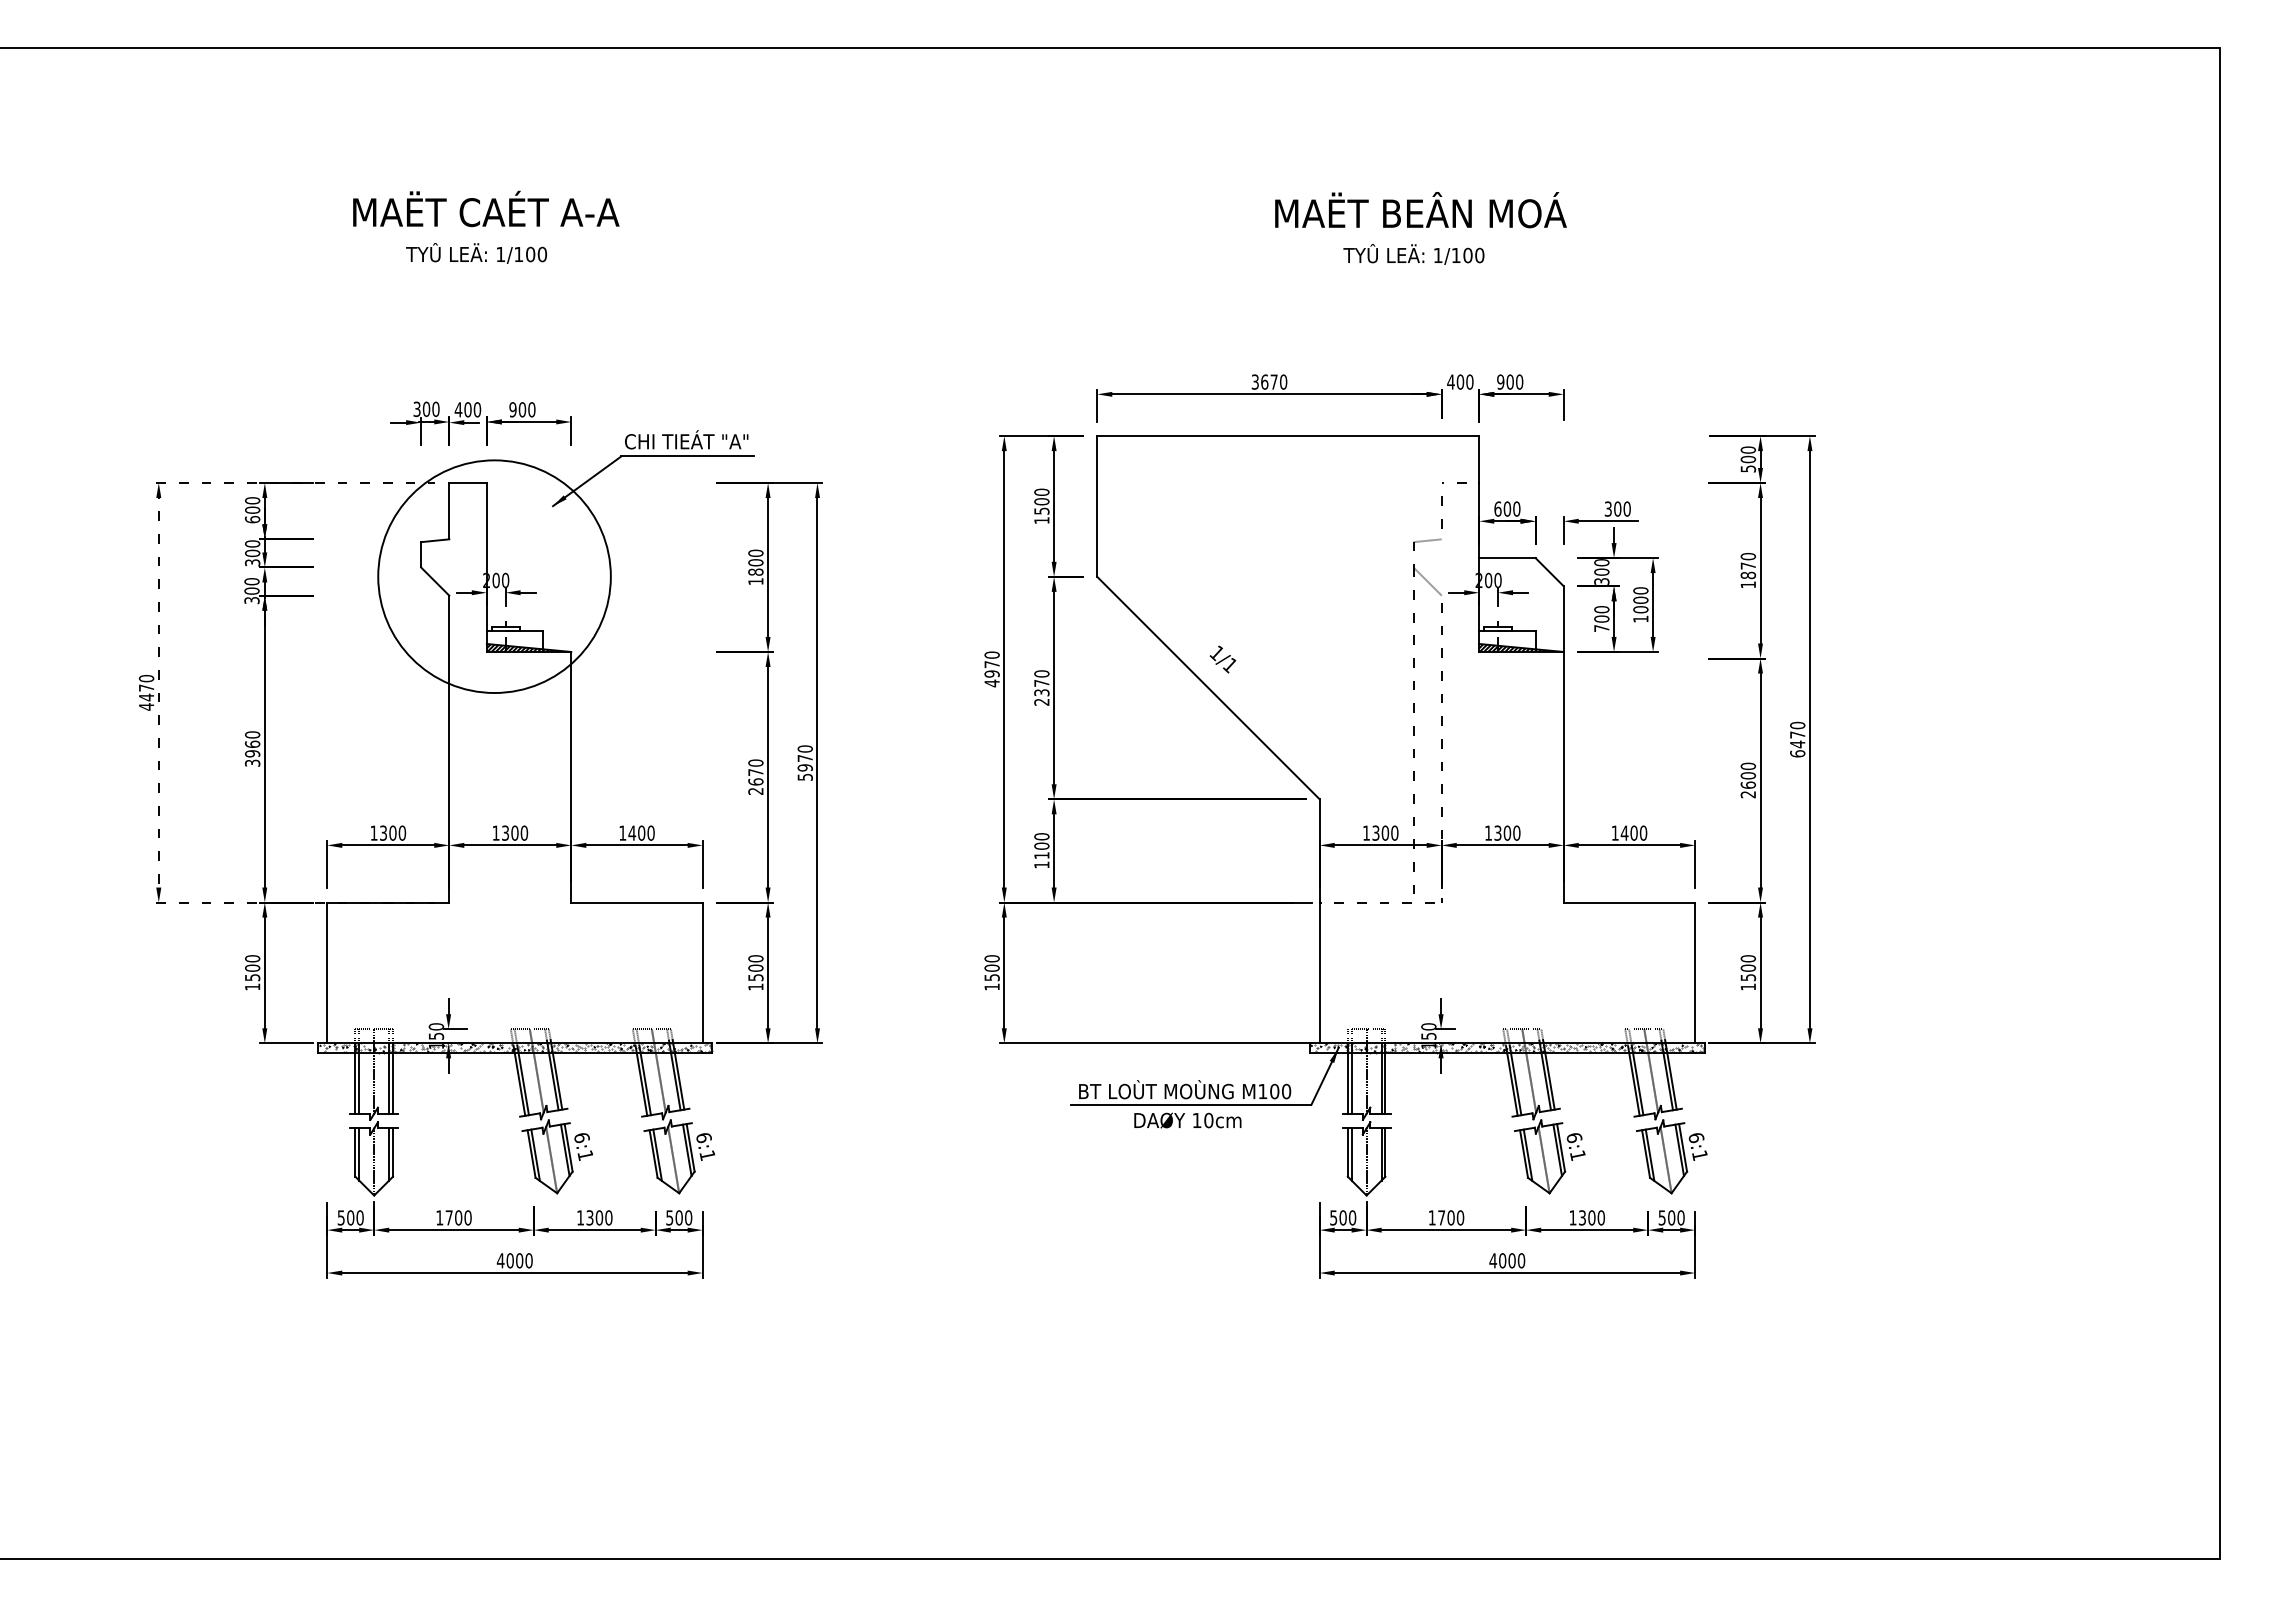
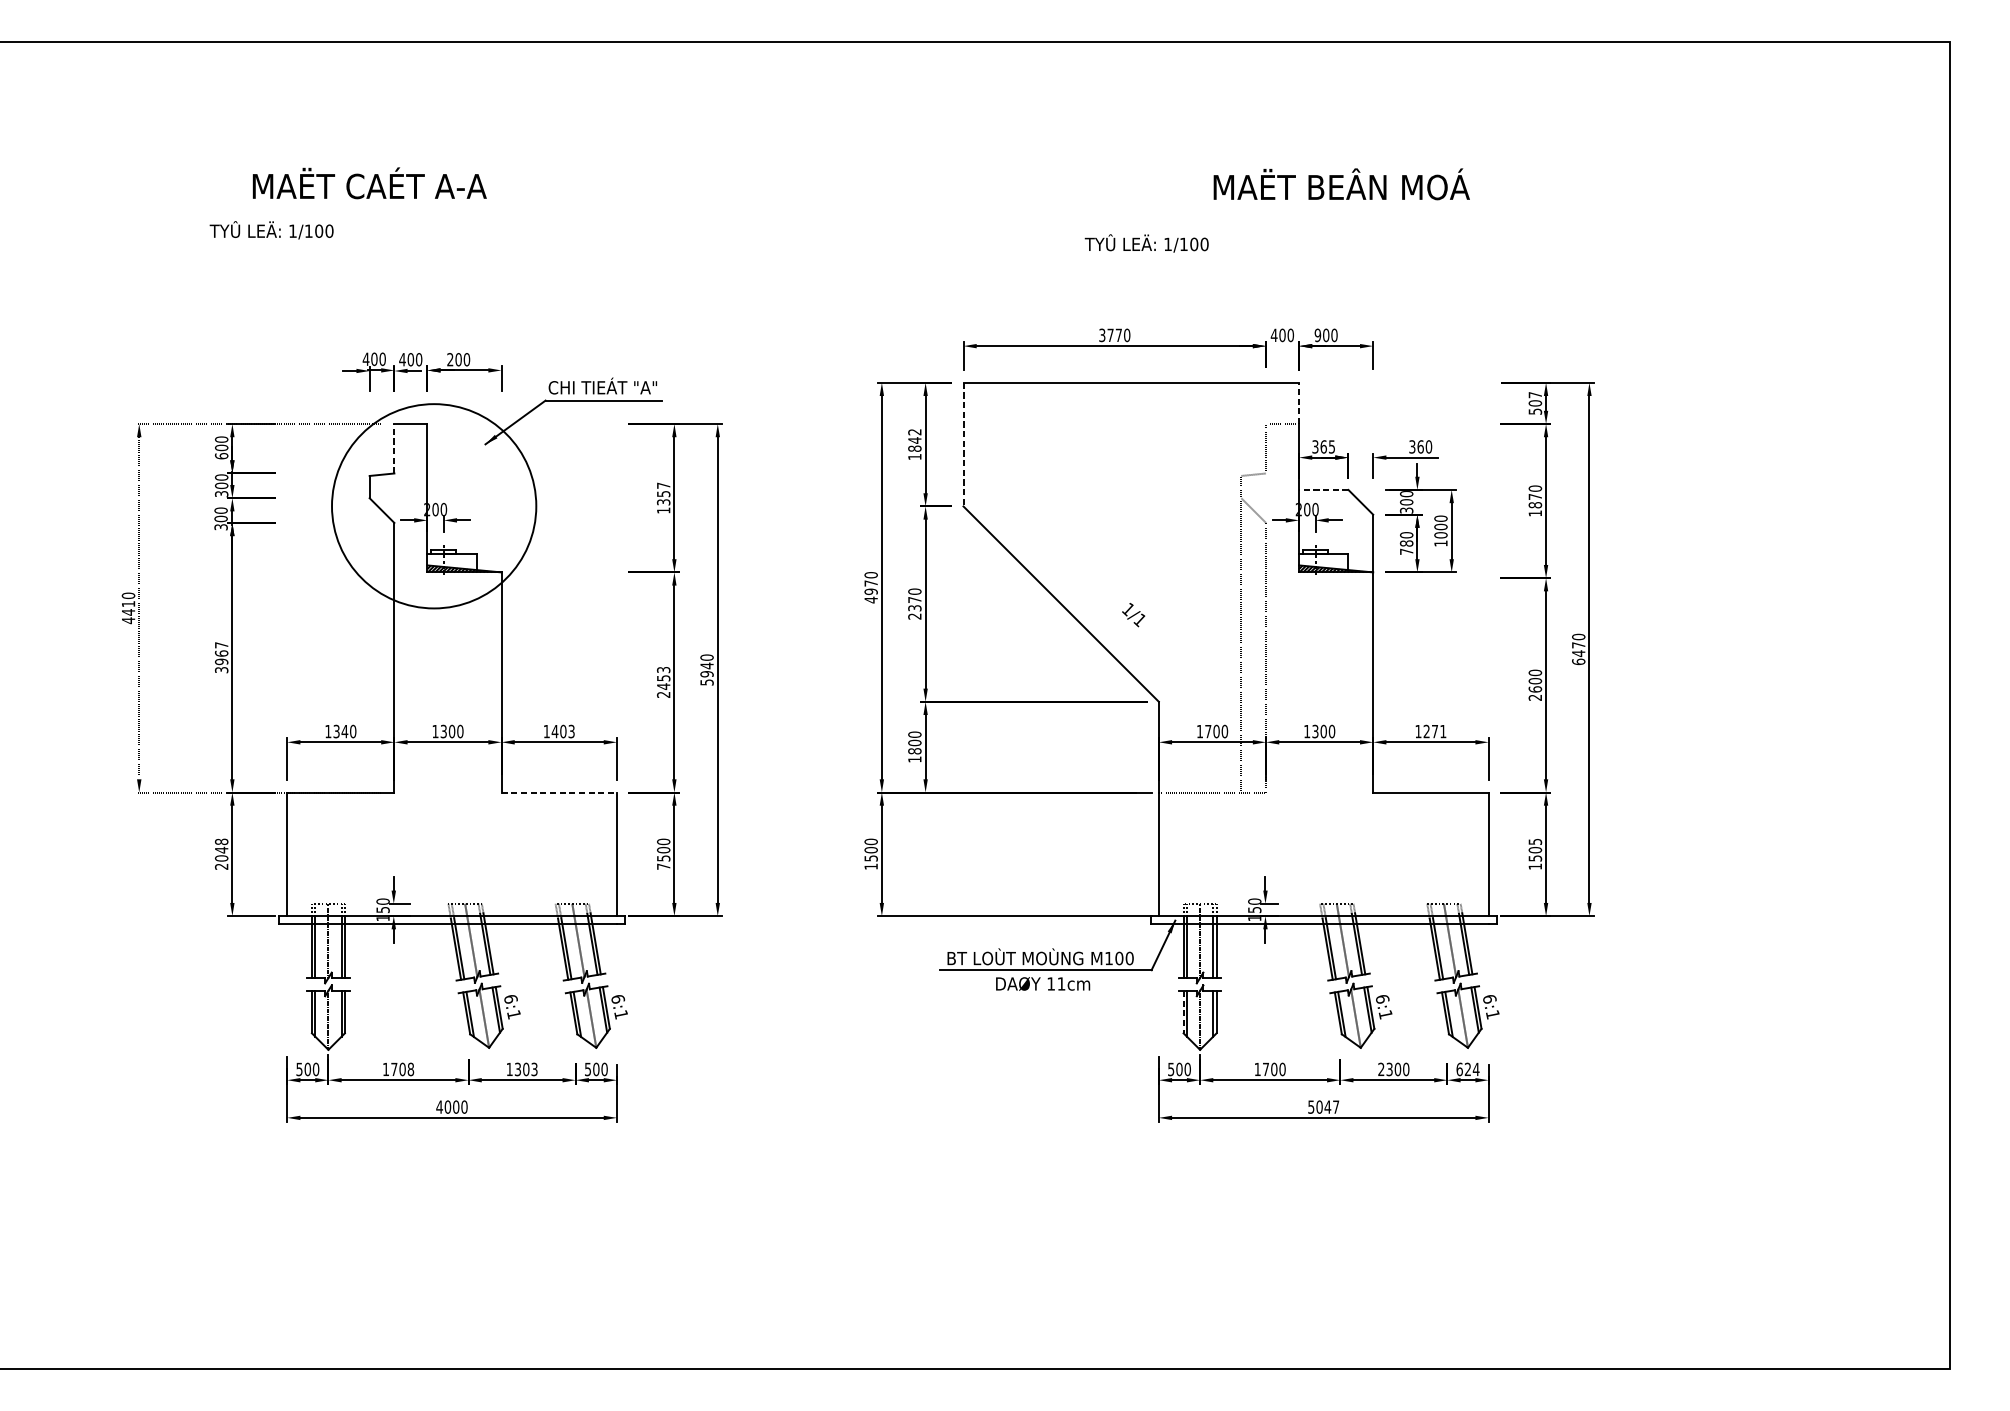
text: (486, 208) -> (369, 182), moved
text: (1420, 210) -> (1341, 184), moved
text: (476, 253) -> (271, 230), moved
text: (1413, 254) -> (1146, 243), moved
text: (1264, 381) -> (1110, 334), 3670 -> 3770
text: (416, 409) -> (365, 359), 300 -> 400
text: (512, 409) -> (449, 359), 900 -> 200
text: (1748, 449) -> (1535, 394), 500 -> 507
line: (1479, 459) -> (1299, 403), solid -> dashed
text: (1041, 501) -> (914, 440), 1500 -> 1842
line: (1097, 506) -> (963, 444), solid -> dashed
text: (1507, 508) -> (1323, 446), 600 -> 365
text: (1617, 508) -> (1420, 446), 300 -> 360
line: (449, 510) -> (394, 448), solid -> dashed
line: (1506, 558) -> (1322, 490), solid -> dashed
text: (755, 562) -> (663, 493), 1800 -> 1357
text: (1601, 618) -> (1406, 543), 700 -> 780
text: (1222, 659) -> (1133, 615), moved
text: (146, 687) -> (128, 603), 4470 -> 4410
text: (252, 734) -> (221, 644), 3960 -> 3967
text: (804, 758) -> (706, 665), 5970 -> 5940
text: (755, 772) -> (663, 678), 2670 -> 2453
text: (392, 832) -> (344, 730), 1300 -> 1340
text: (650, 832) -> (571, 730), 1400 -> 1403
text: (1375, 832) -> (1207, 730), 1300 -> 1700
text: (1633, 832) -> (1434, 730), 1400 -> 1271
text: (1041, 855) -> (914, 751), 1100 -> 1800
line: (637, 902) -> (559, 792), solid -> dashed
text: (1747, 958) -> (1534, 841), 1500 -> 1505
text: (252, 972) -> (221, 853), 1500 -> 2048
text: (755, 986) -> (663, 866), 1500 -> 7500
hatch: (515, 1047) -> (452, 919), removed
hatch: (1507, 1047) -> (1323, 919), removed
text: (1208, 1120) -> (1061, 983), 10cm -> 11cm
line: (1347, 1153) -> (1183, 1012), solid -> dashed
text: (467, 1217) -> (410, 1069), 1700 -> 1708
text: (608, 1217) -> (534, 1069), 1300 -> 1303
text: (1572, 1217) -> (1380, 1069), 1300 -> 2300
text: (1671, 1217) -> (1467, 1069), 500 -> 624
text: (1507, 1260) -> (1323, 1106), 4000 -> 5047

